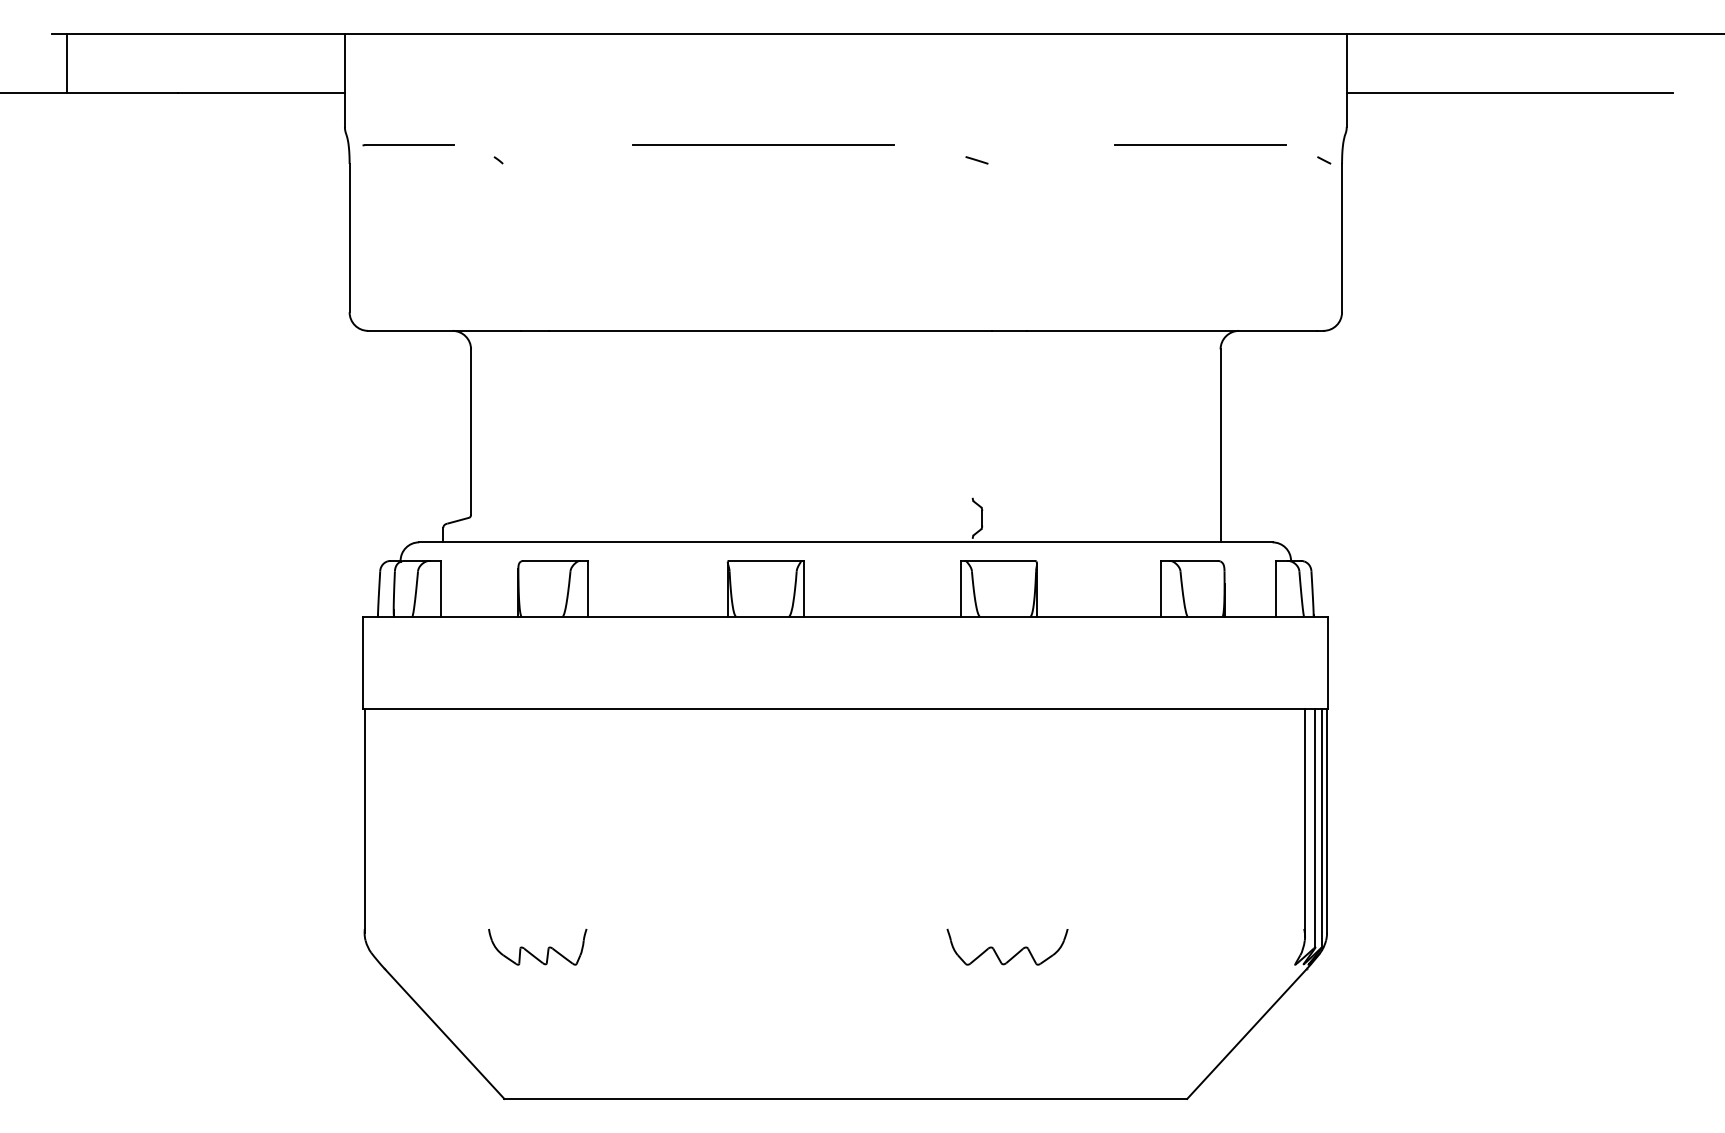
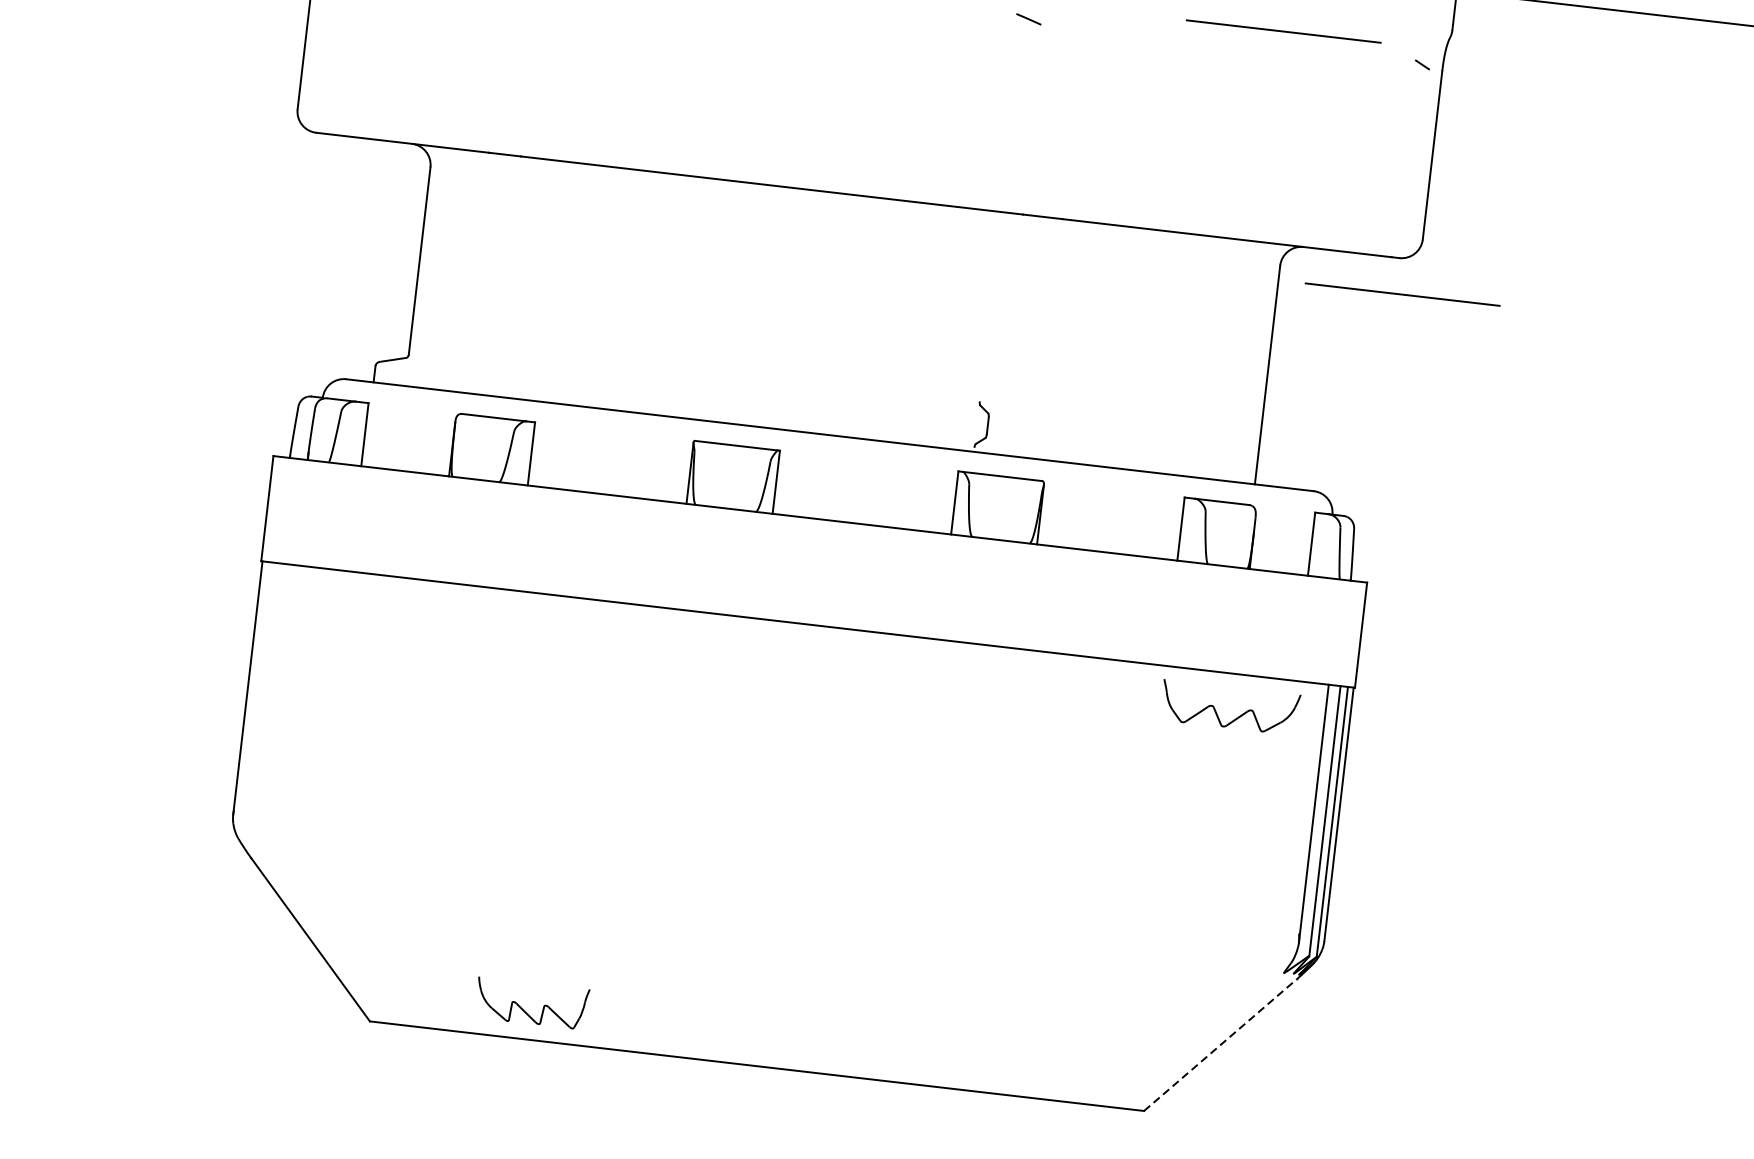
line: (1330, 361) -> (1403, 293), added
part: (532, 953) -> (525, 1010), moved
part: (1014, 954) -> (1237, 716), moved
line: (1247, 1033) -> (1220, 1044), solid -> dashed

